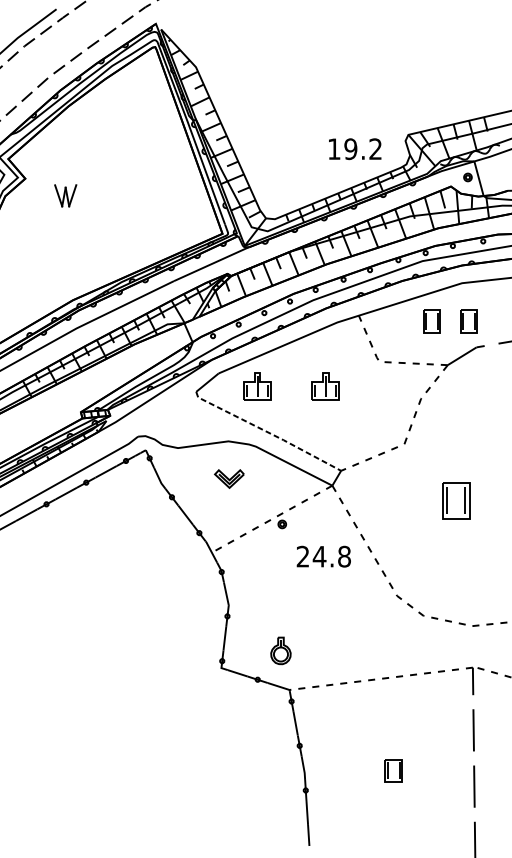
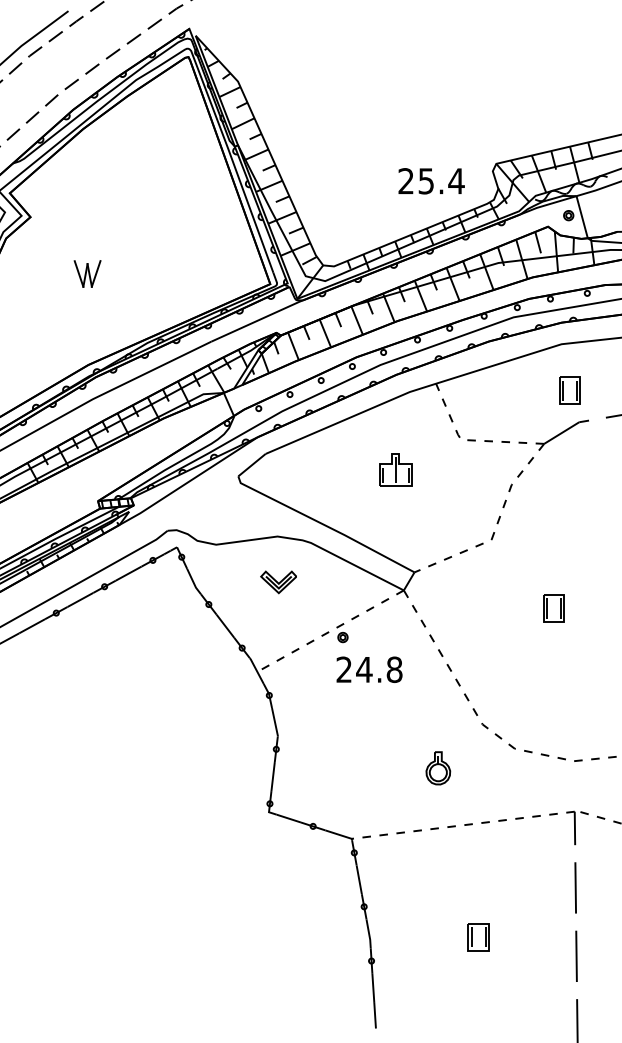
text: (355, 149) -> (431, 181), 19.2 -> 25.4
part: (65, 195) -> (87, 273), moved
part: (431, 321) -> (524, 390), removed
part: (257, 386) -> (312, 469), removed
line: (267, 432) -> (325, 525), dashed -> solid
part: (455, 500) -> (553, 608), size x0.62
text: (323, 556) -> (369, 669), moved
part: (281, 651) -> (438, 768), moved

